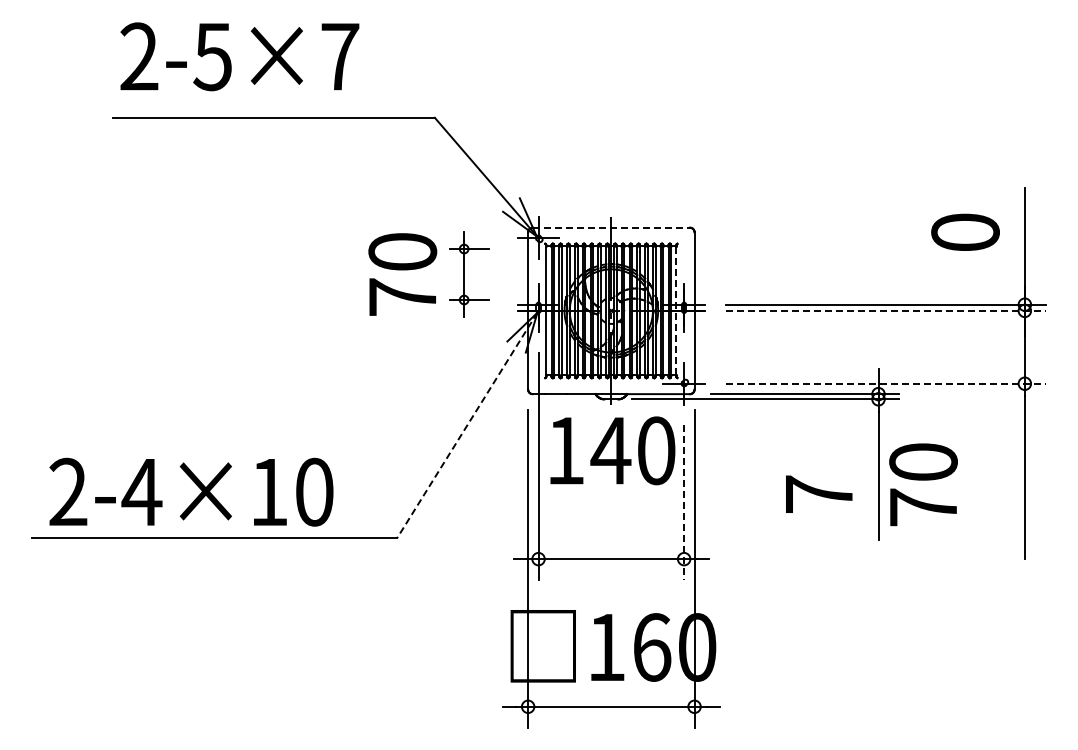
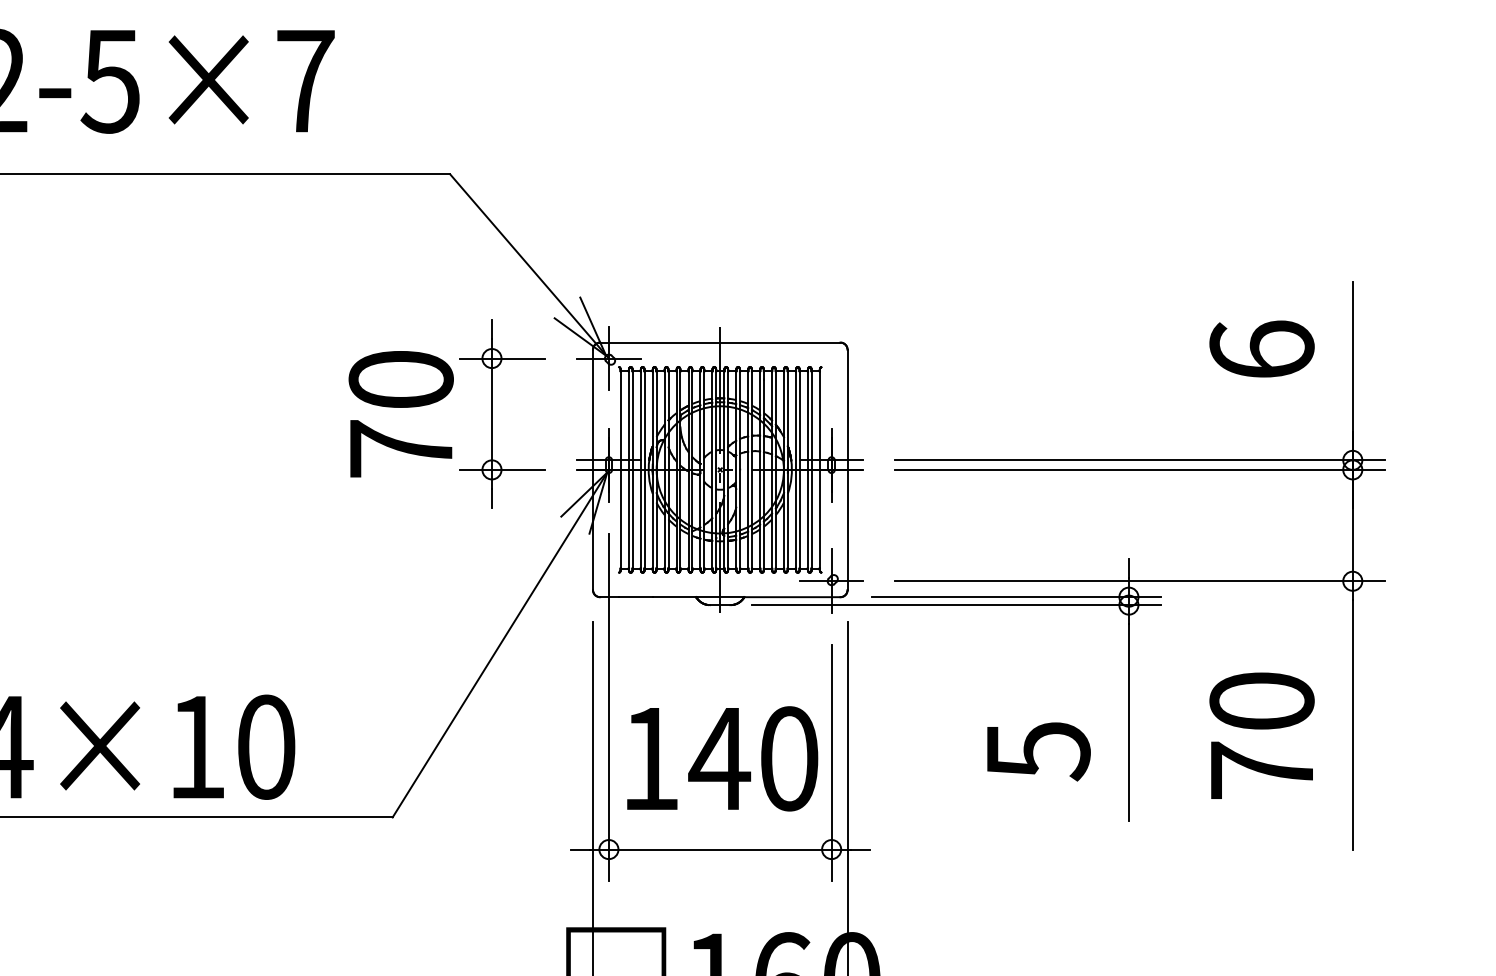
line: (611, 227) -> (720, 342), dashed -> solid
text: (965, 231) -> (1261, 348), 0 -> 6
part: (468, 274) -> (501, 414), size x1.43
line: (676, 310) -> (819, 469), dashed -> solid
line: (885, 310) -> (1139, 469), dashed -> solid
line: (885, 383) -> (1139, 580), dashed -> solid
line: (467, 425) -> (500, 645), dashed -> solid
text: (612, 450) -> (722, 758), moved
text: (923, 484) -> (1261, 735), moved
text: (819, 494) -> (1038, 750), 7 -> 5
line: (684, 503) -> (832, 764), dashed -> solid

